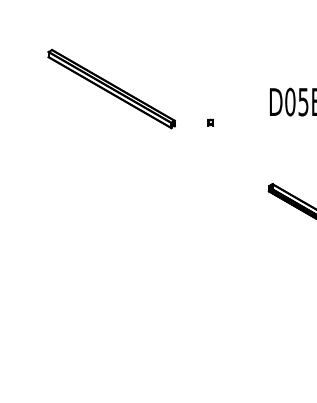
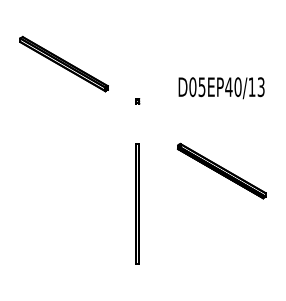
part: (110, 88) -> (63, 63), moved
line: (208, 269) -> (136, 203), added

